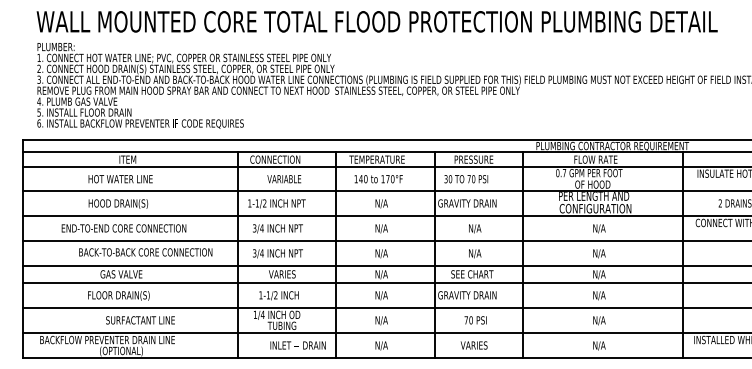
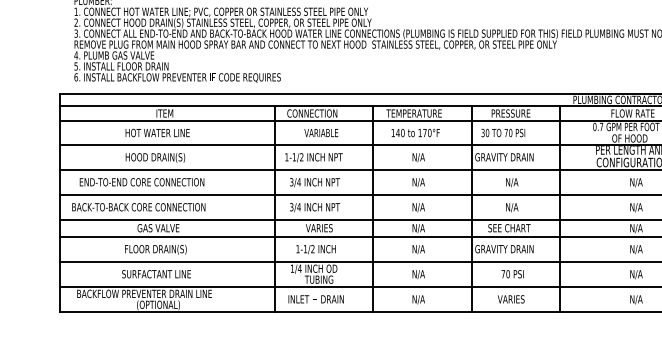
text: (123, 228) -> (141, 182), moved
text: (145, 252) -> (138, 207), moved
text: (140, 320) -> (156, 274), moved
text: (297, 345) -> (315, 299), moved

